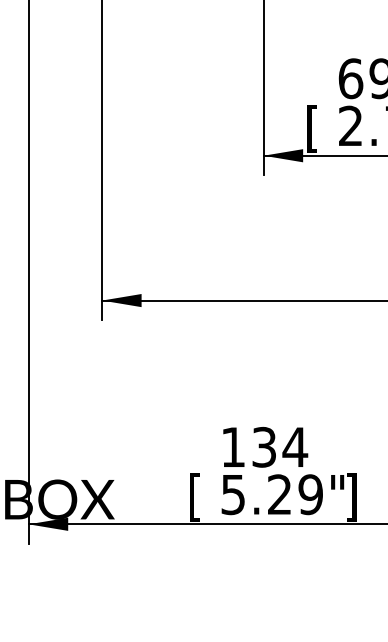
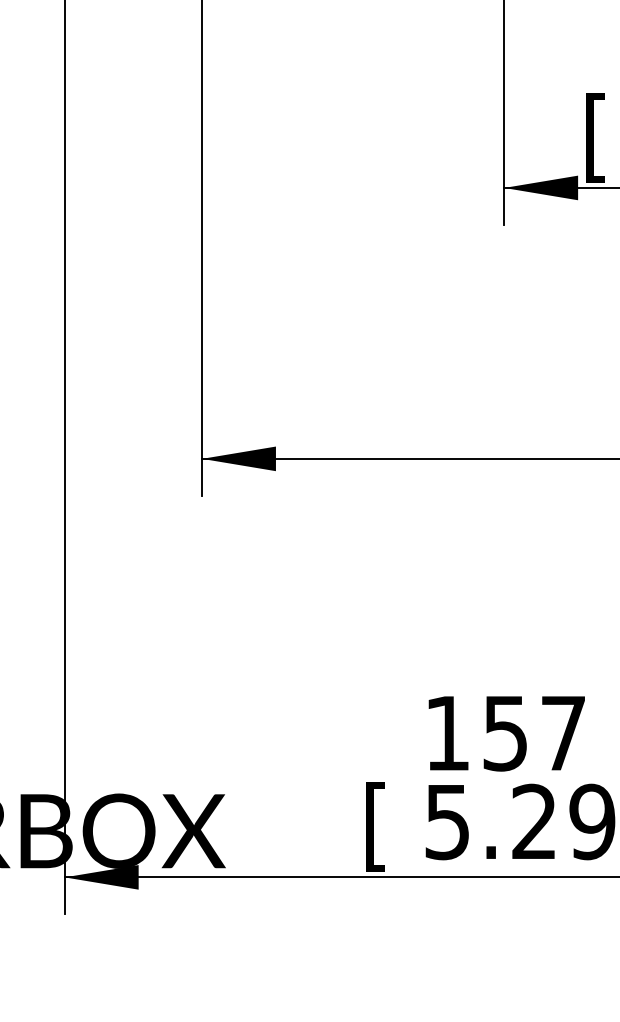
text: (280, 446) -> (535, 731), 134 -> 157

